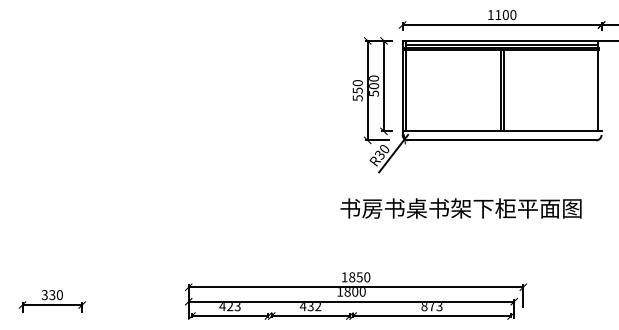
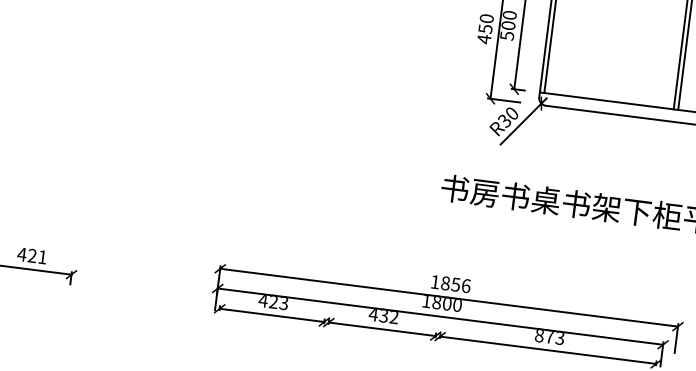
text: (357, 97) -> (483, 38), 550 -> 450
text: (367, 277) -> (466, 286), 1850 -> 1856
text: (51, 295) -> (31, 256), 330 -> 421

